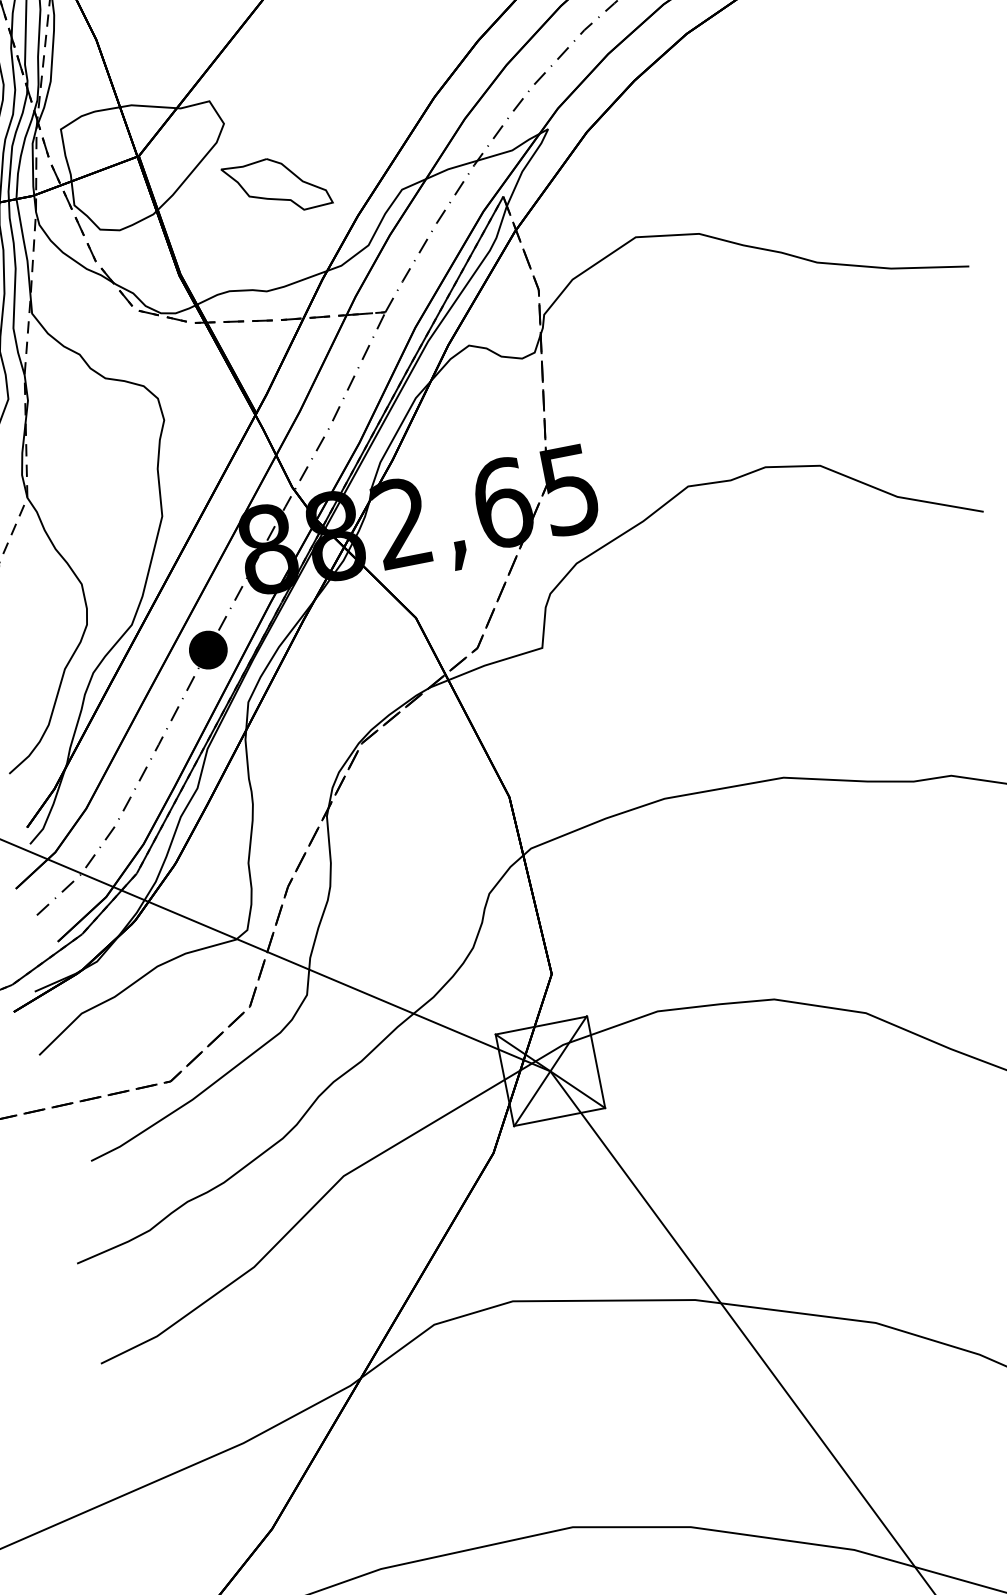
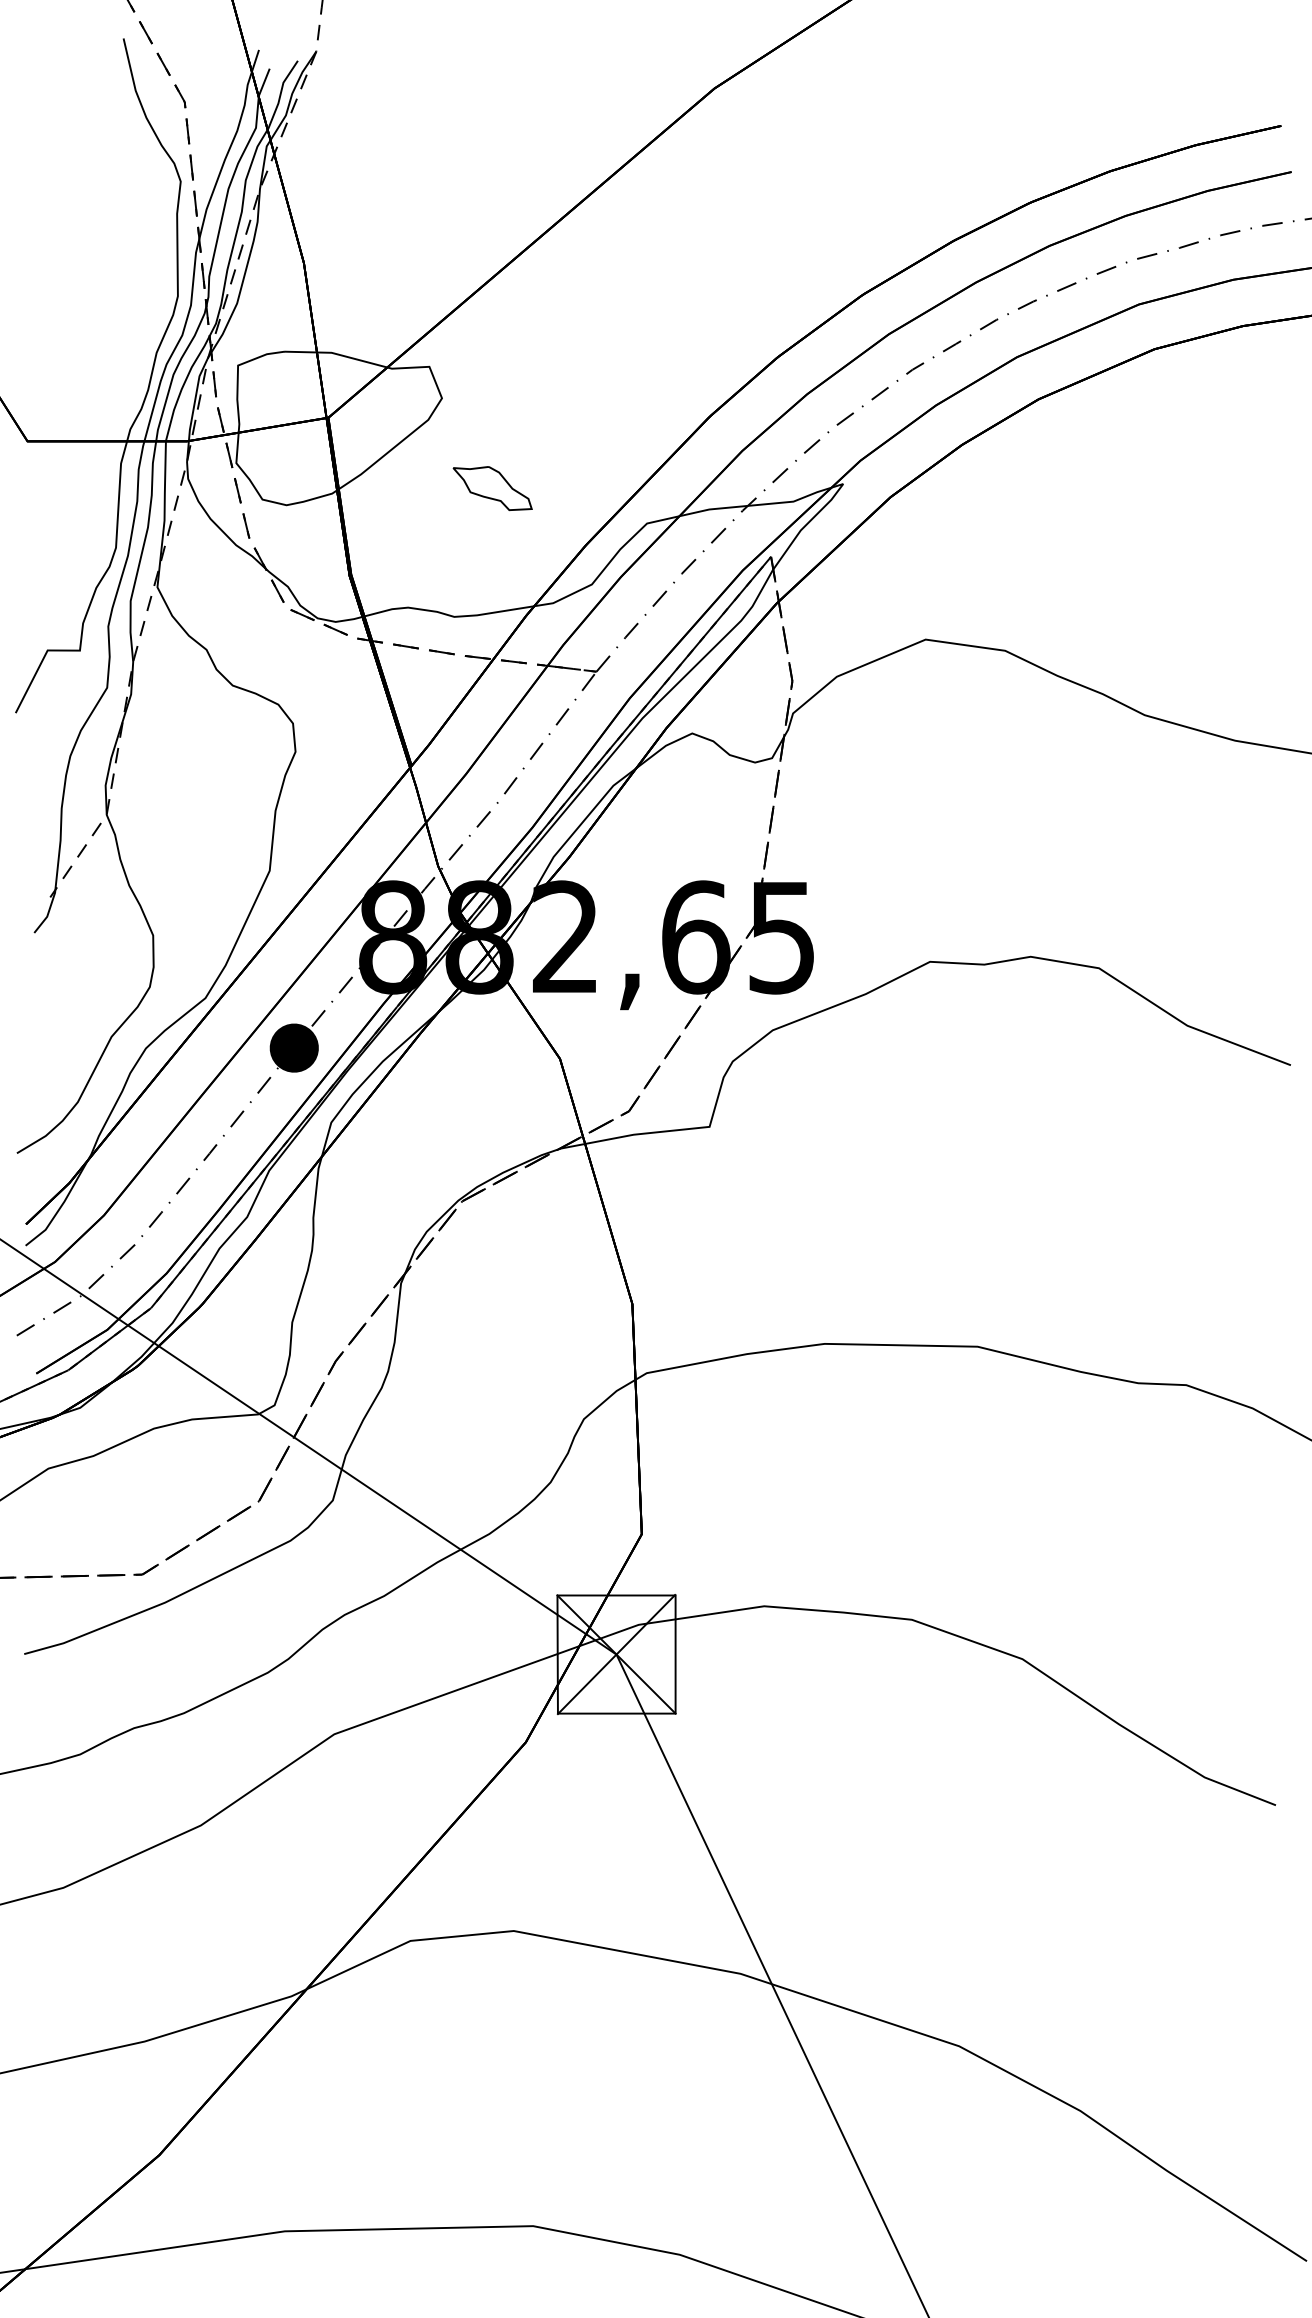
part: (276, 186) -> (492, 488), size x0.6

